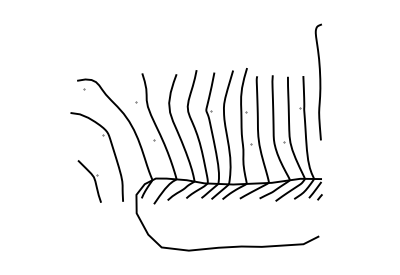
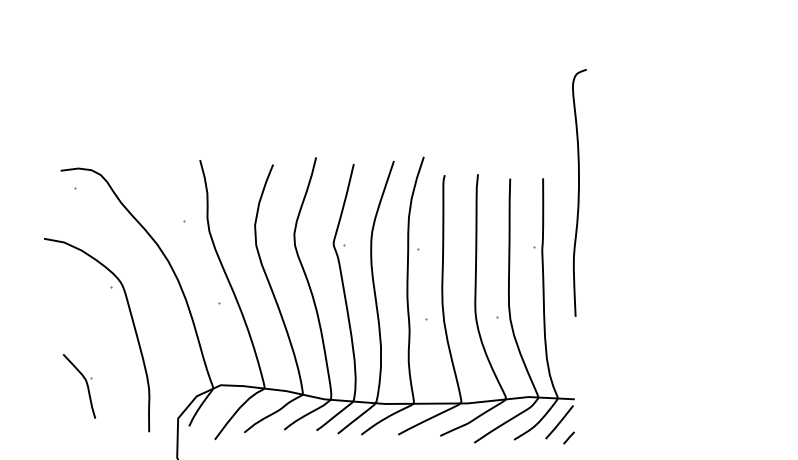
part: (89, 181) -> (79, 386), size x0.7

